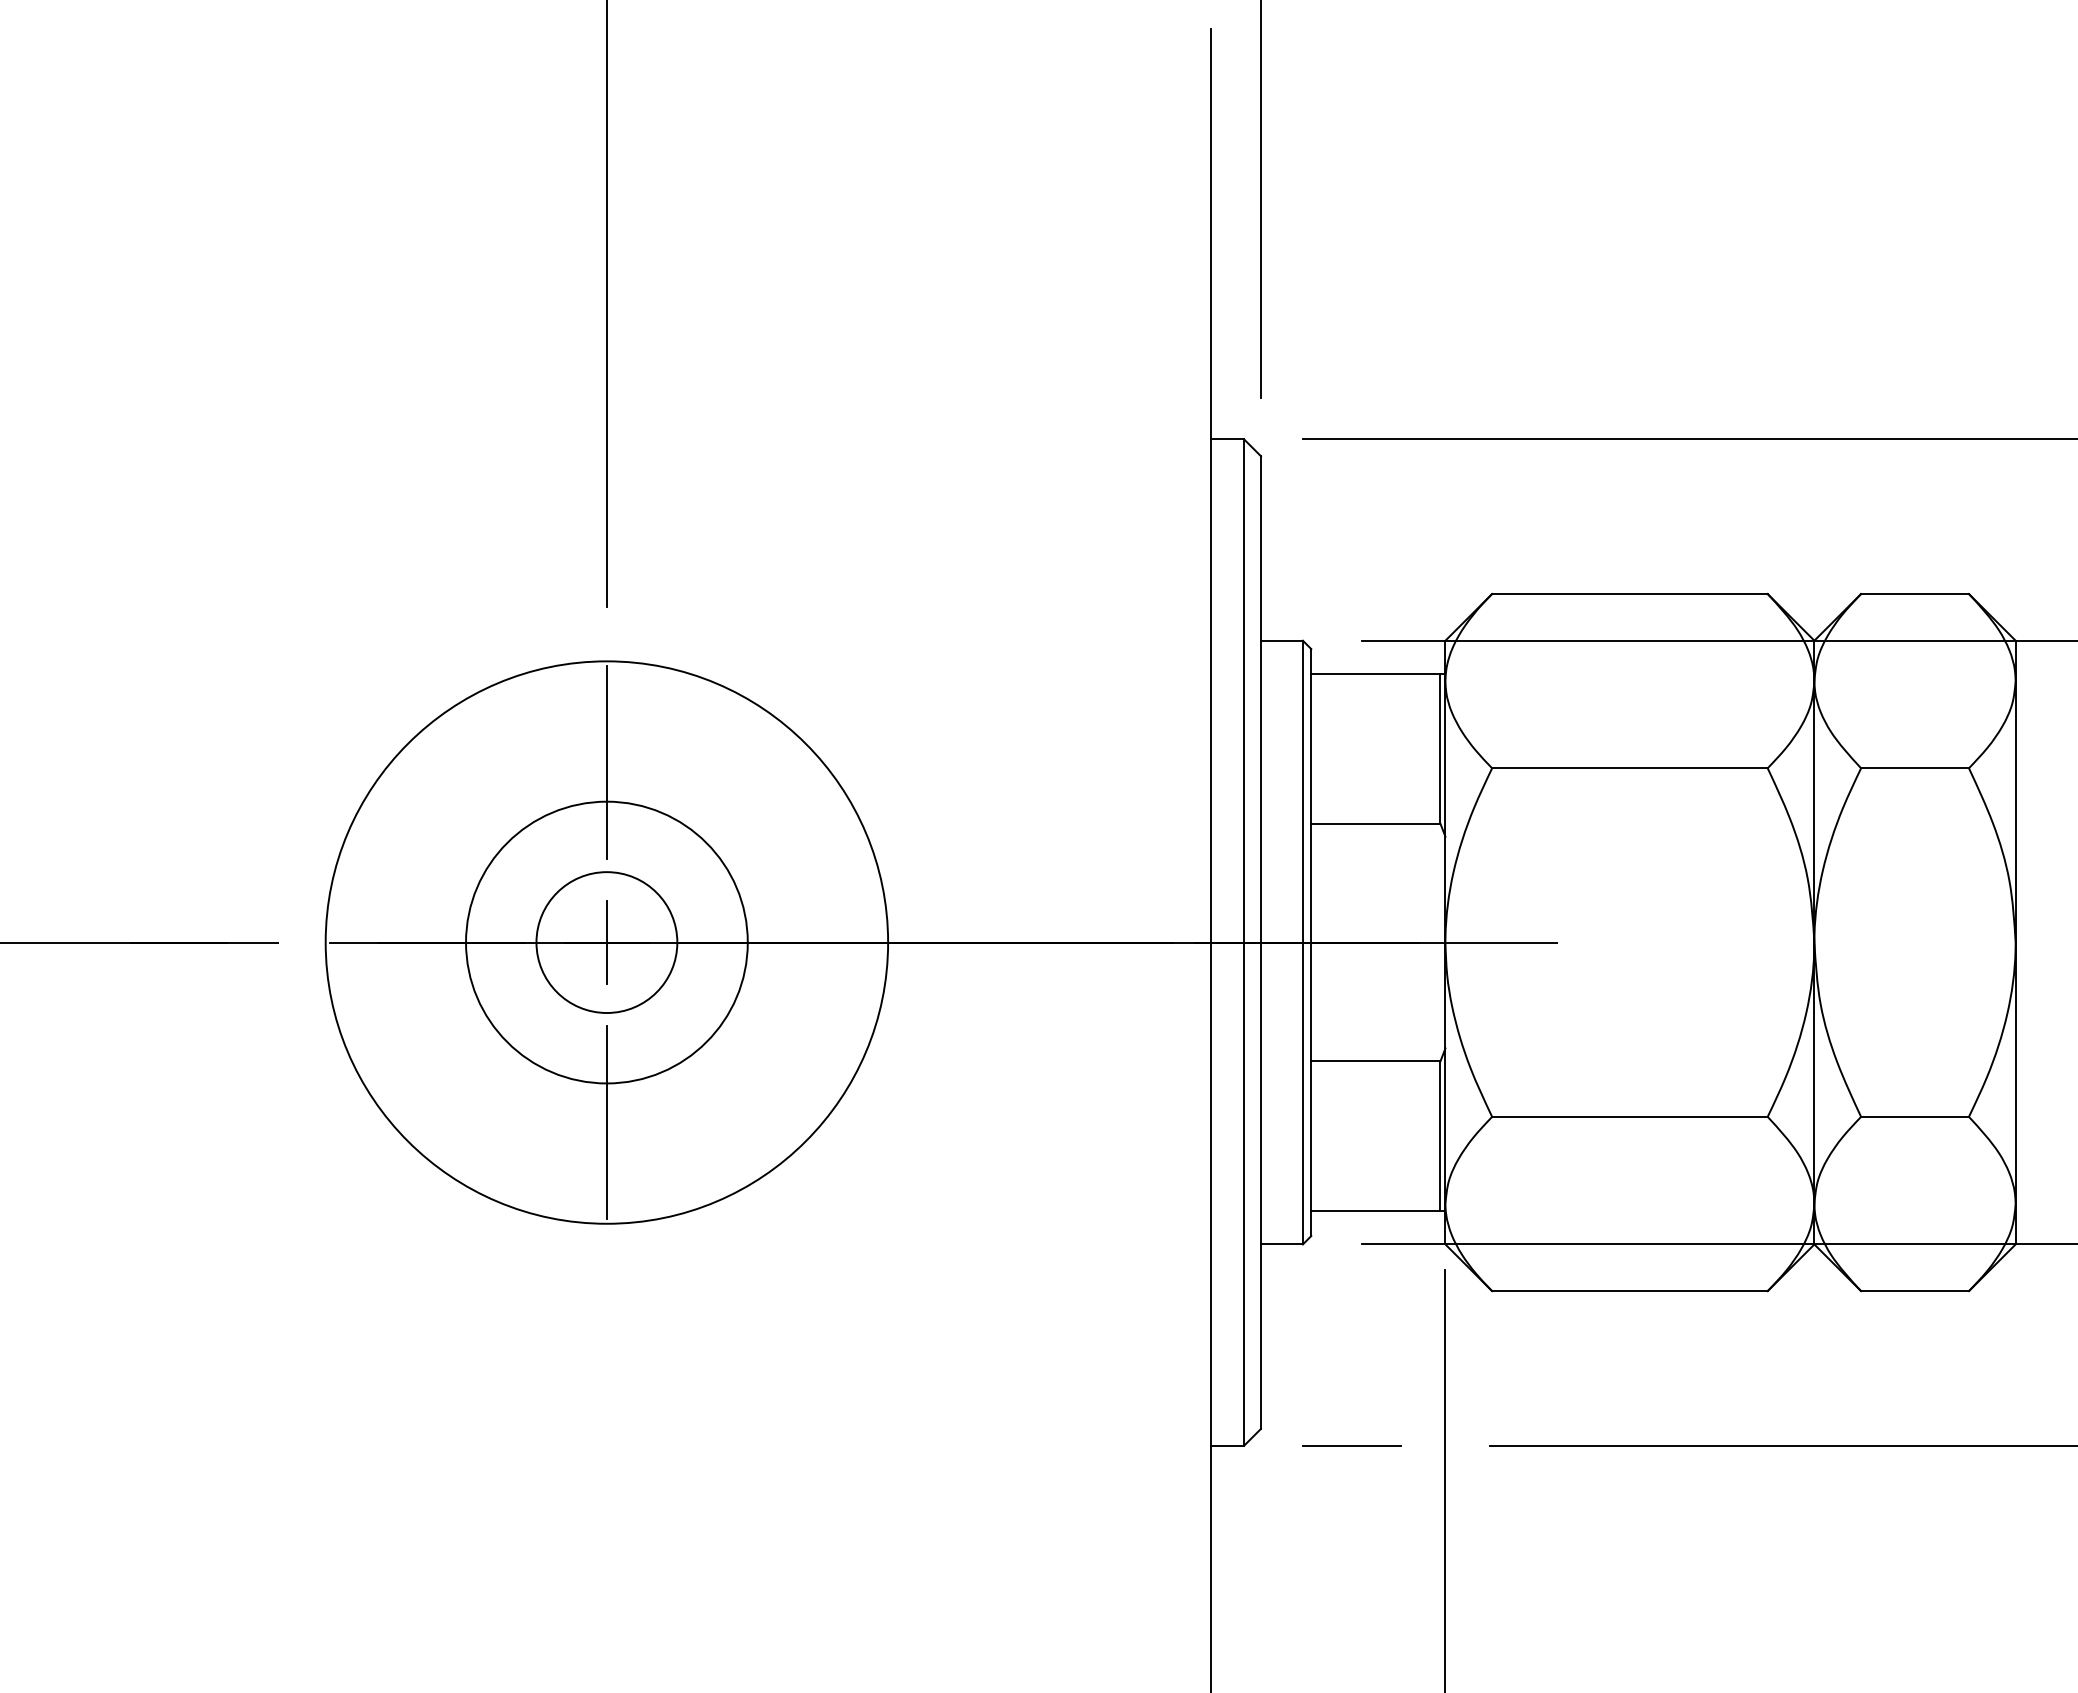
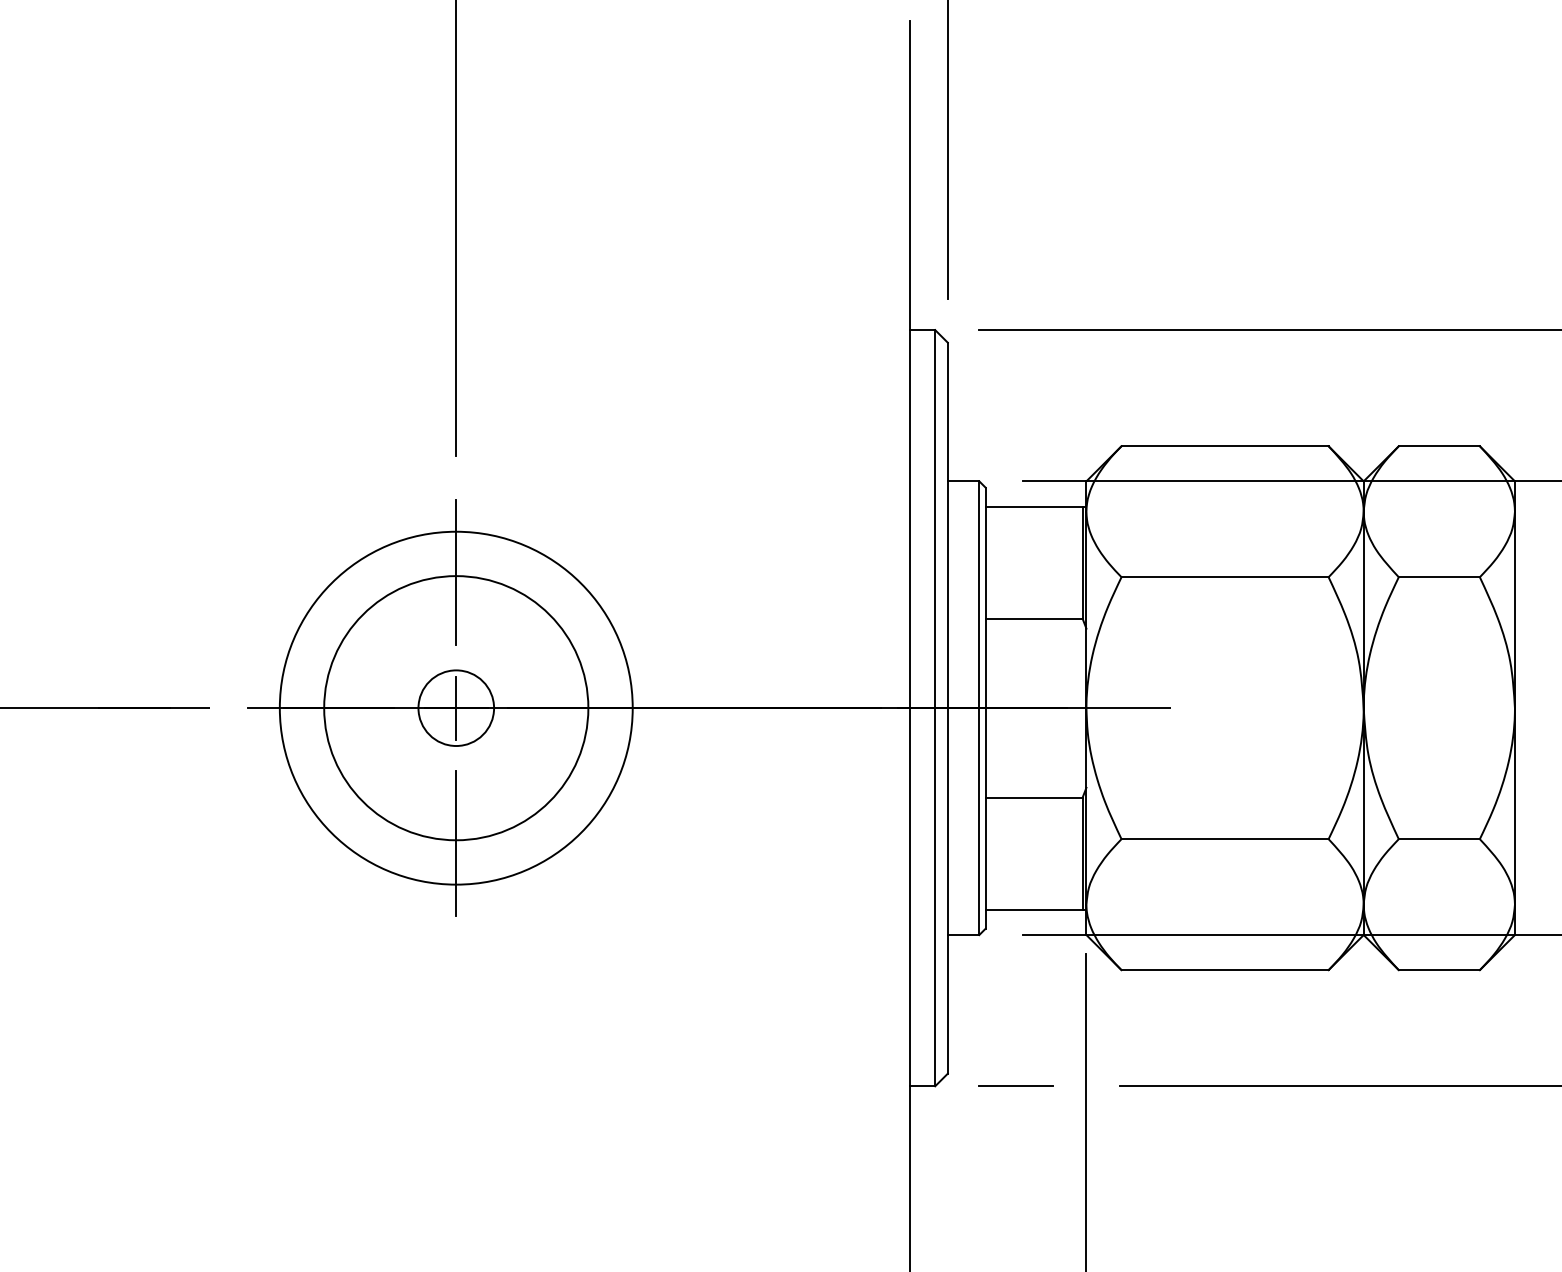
circle: (606, 942) -> (455, 708), size x0.62
circle: (606, 942) -> (455, 708), size x0.71
circle: (606, 942) -> (455, 708), size x1.67

